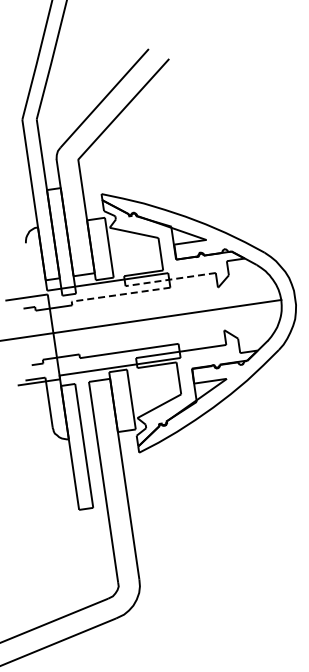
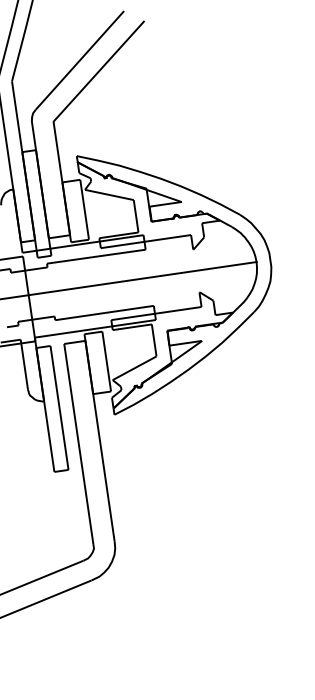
line: (170, 279) -> (145, 241), dashed -> solid
line: (121, 294) -> (96, 256), dashed -> solid

